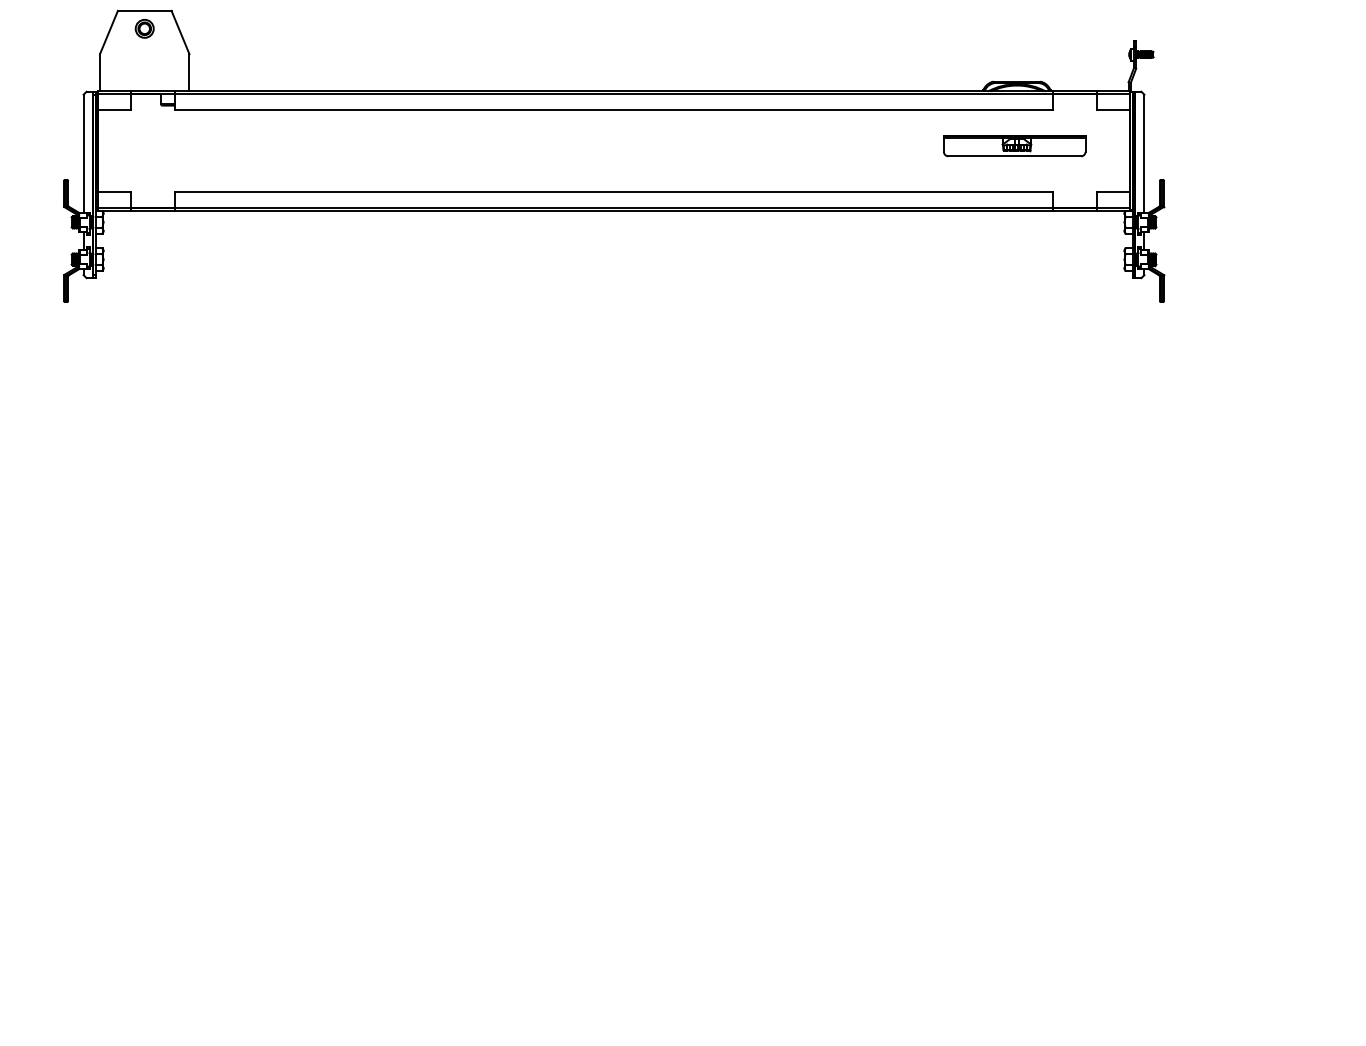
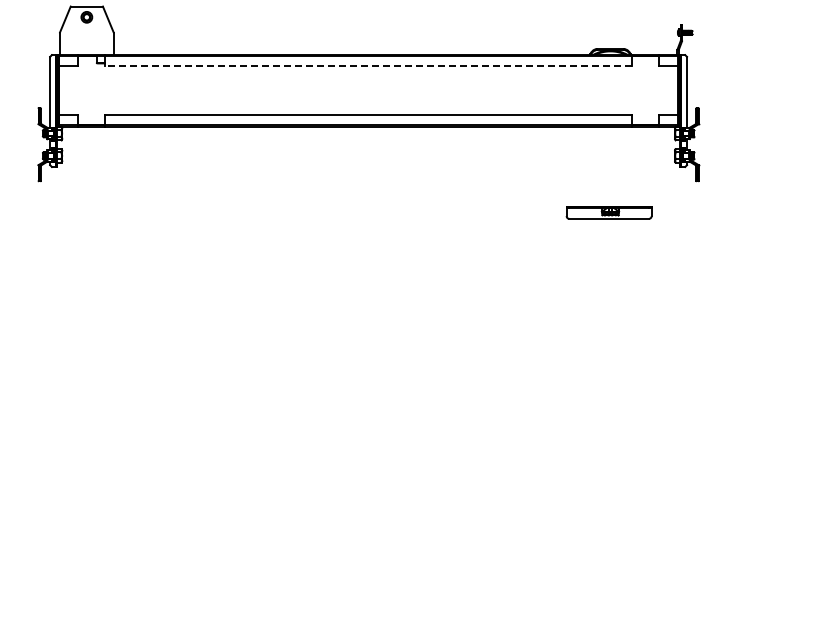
line: (613, 110) -> (368, 66), solid -> dashed
part: (1013, 145) -> (608, 212), moved

